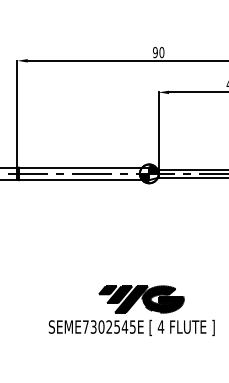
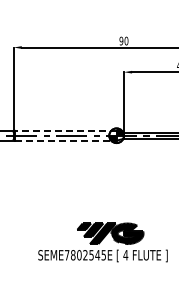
line: (83, 167) -> (65, 130), solid -> dashed
line: (83, 179) -> (65, 140), solid -> dashed
text: (93, 327) -> (73, 255), SEME7302545E -> SEME7802545E

